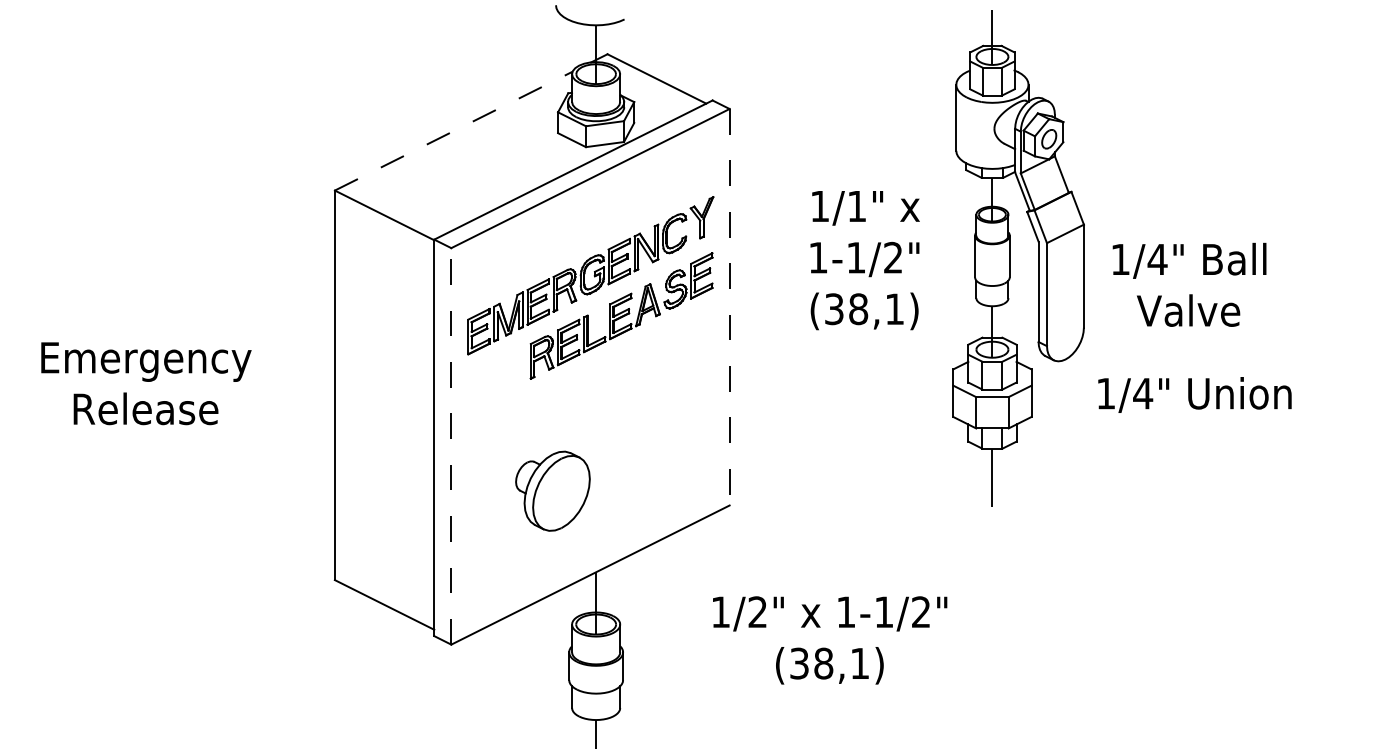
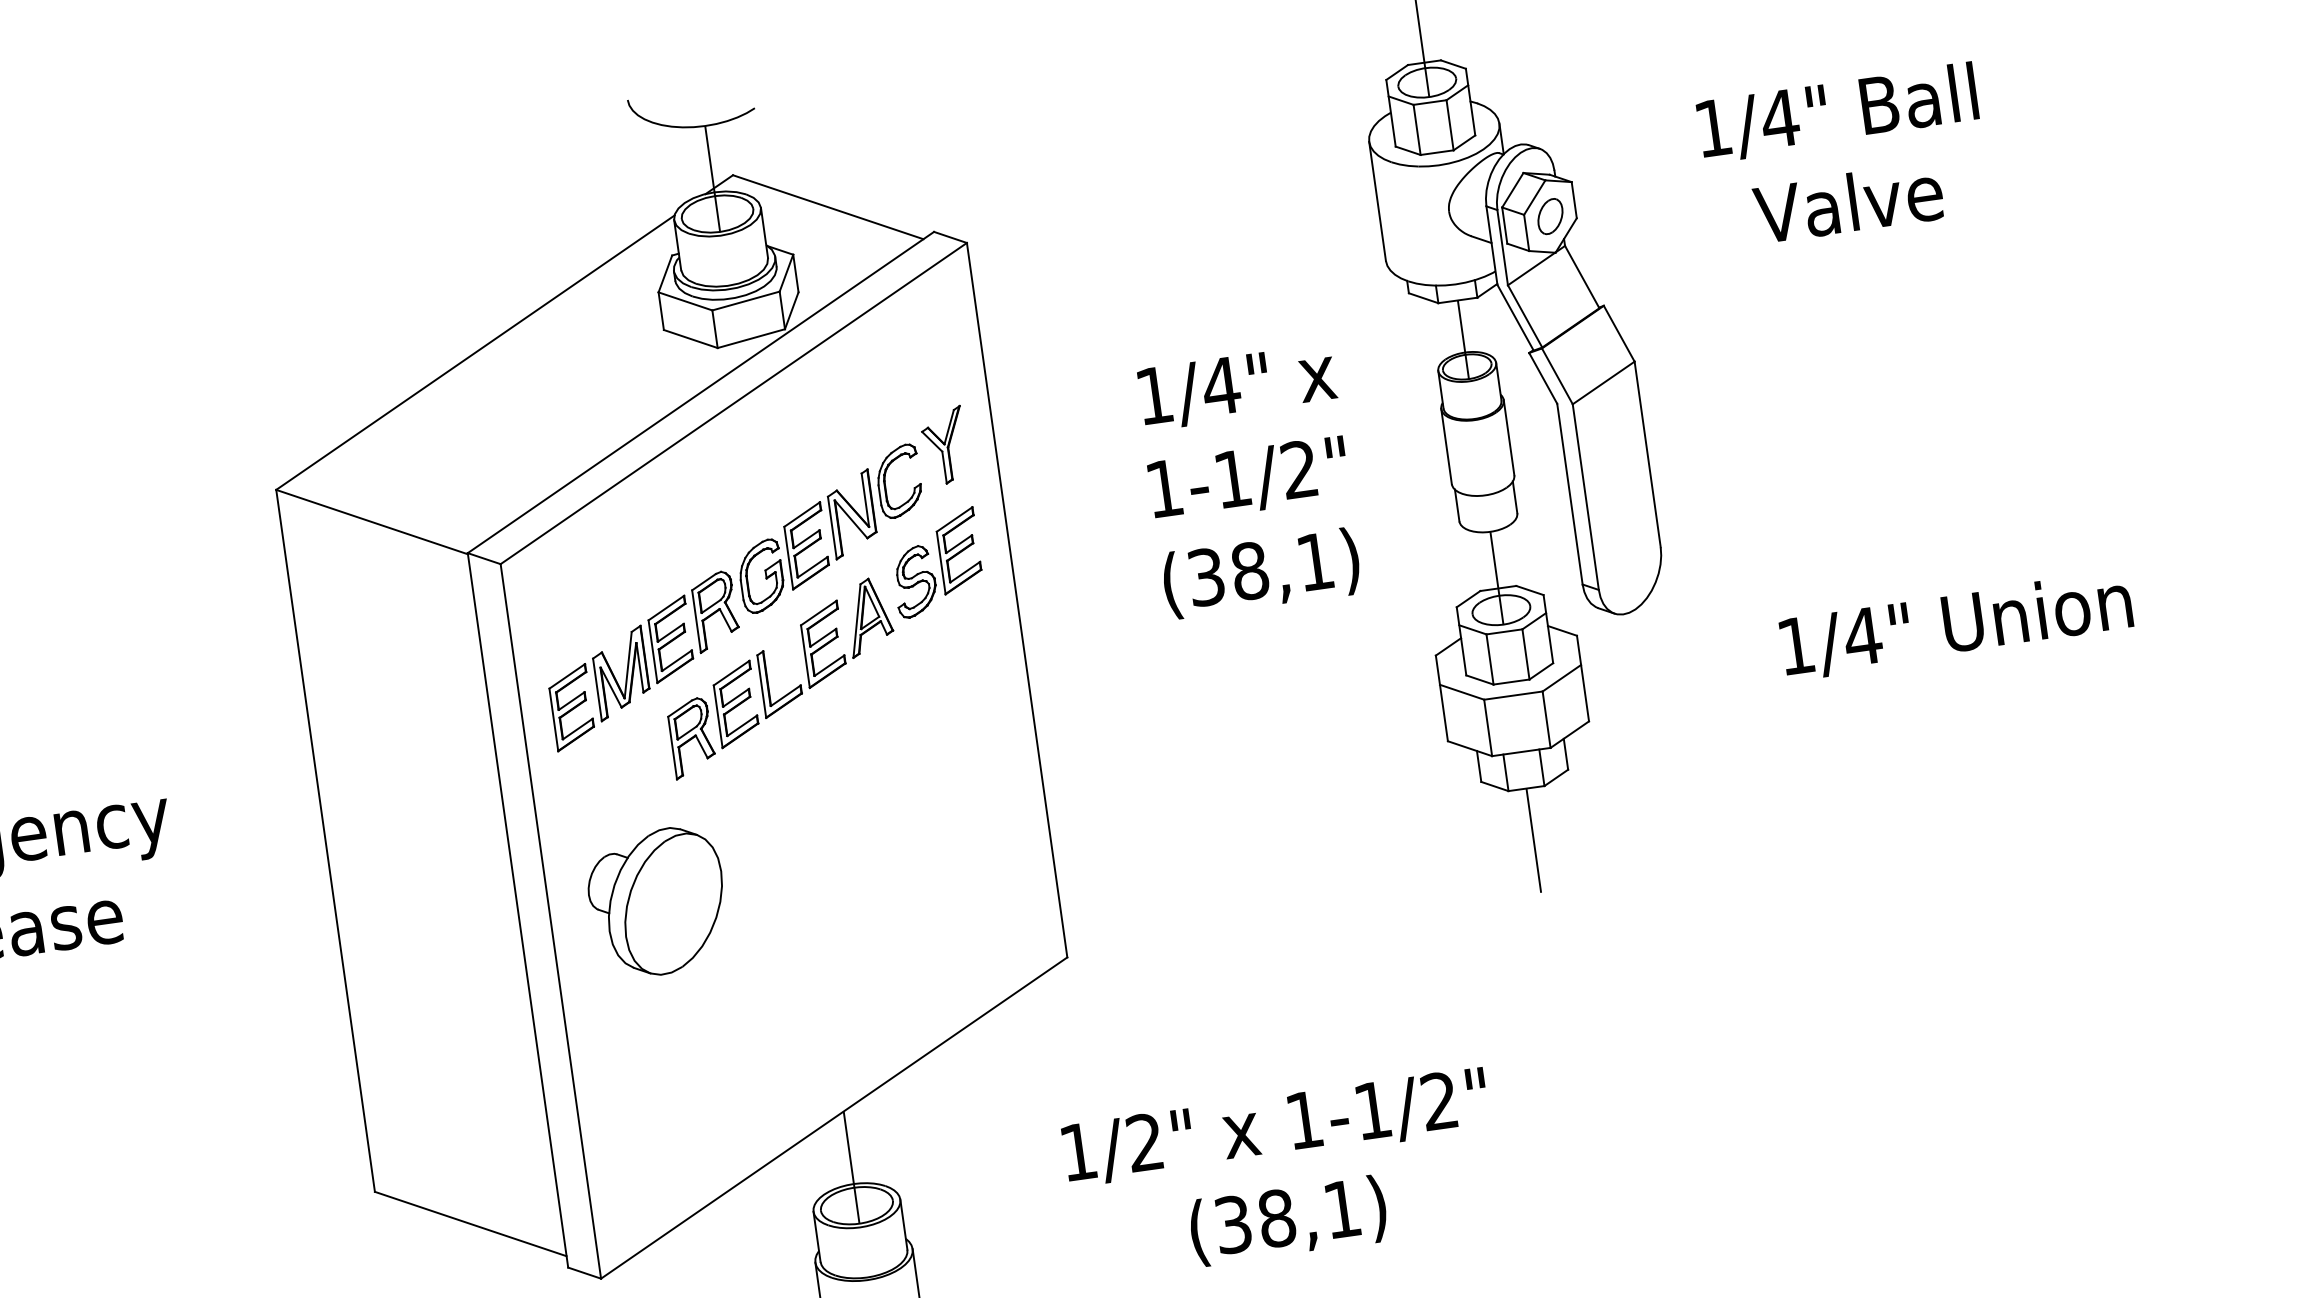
line: (453, 131) -> (475, 353), dashed -> solid
text: (857, 206) -> (1222, 386), 1/1" -> 1/4"
text: (1189, 284) -> (1843, 155), moved
line: (729, 307) -> (1016, 600), dashed -> solid
text: (1194, 394) -> (1955, 624), moved
line: (451, 445) -> (550, 919), dashed -> solid
part: (552, 490) -> (656, 901), moved

